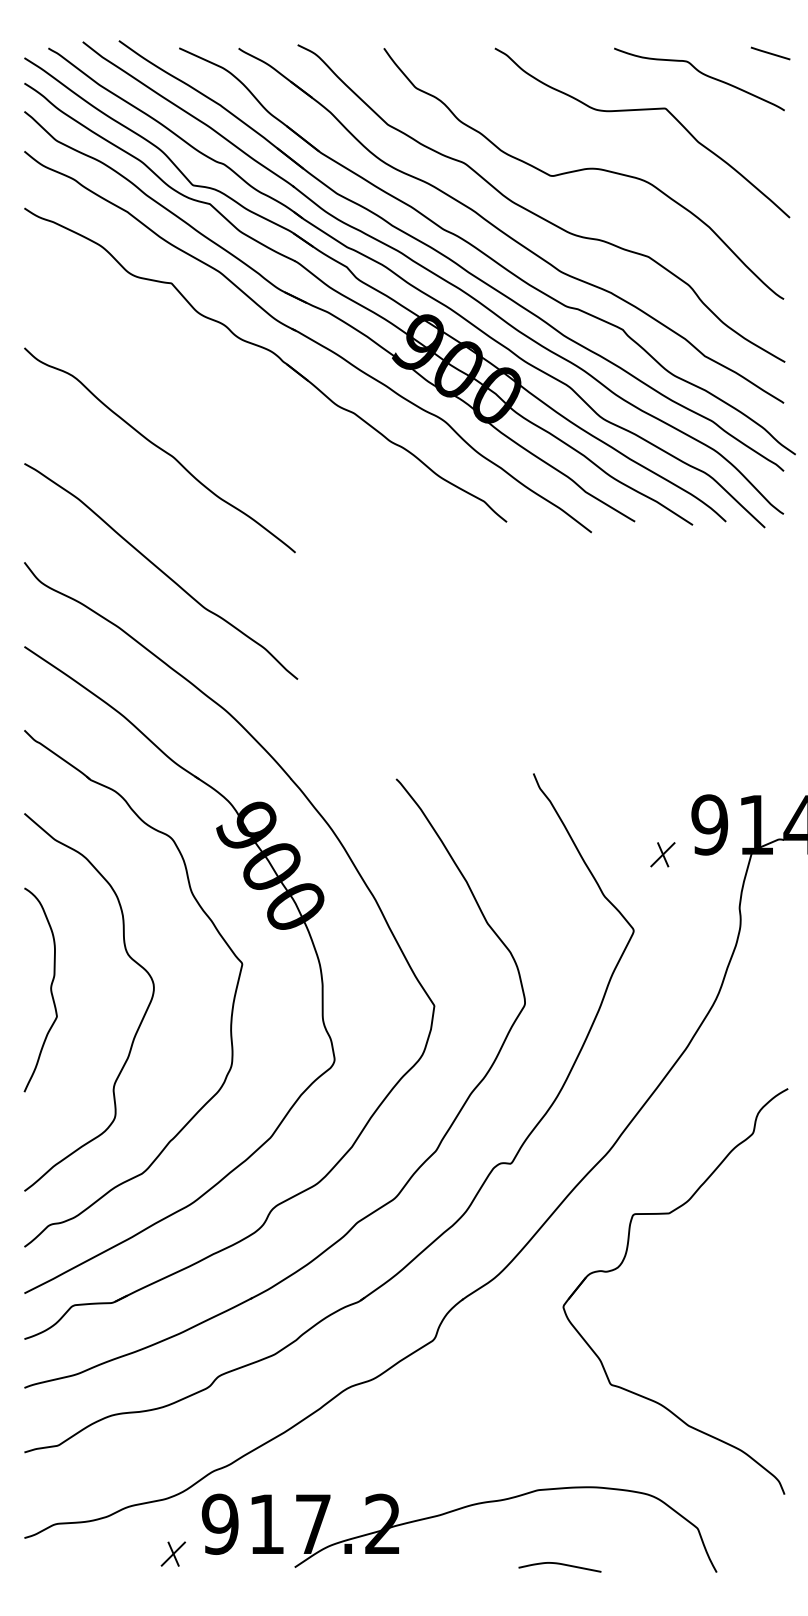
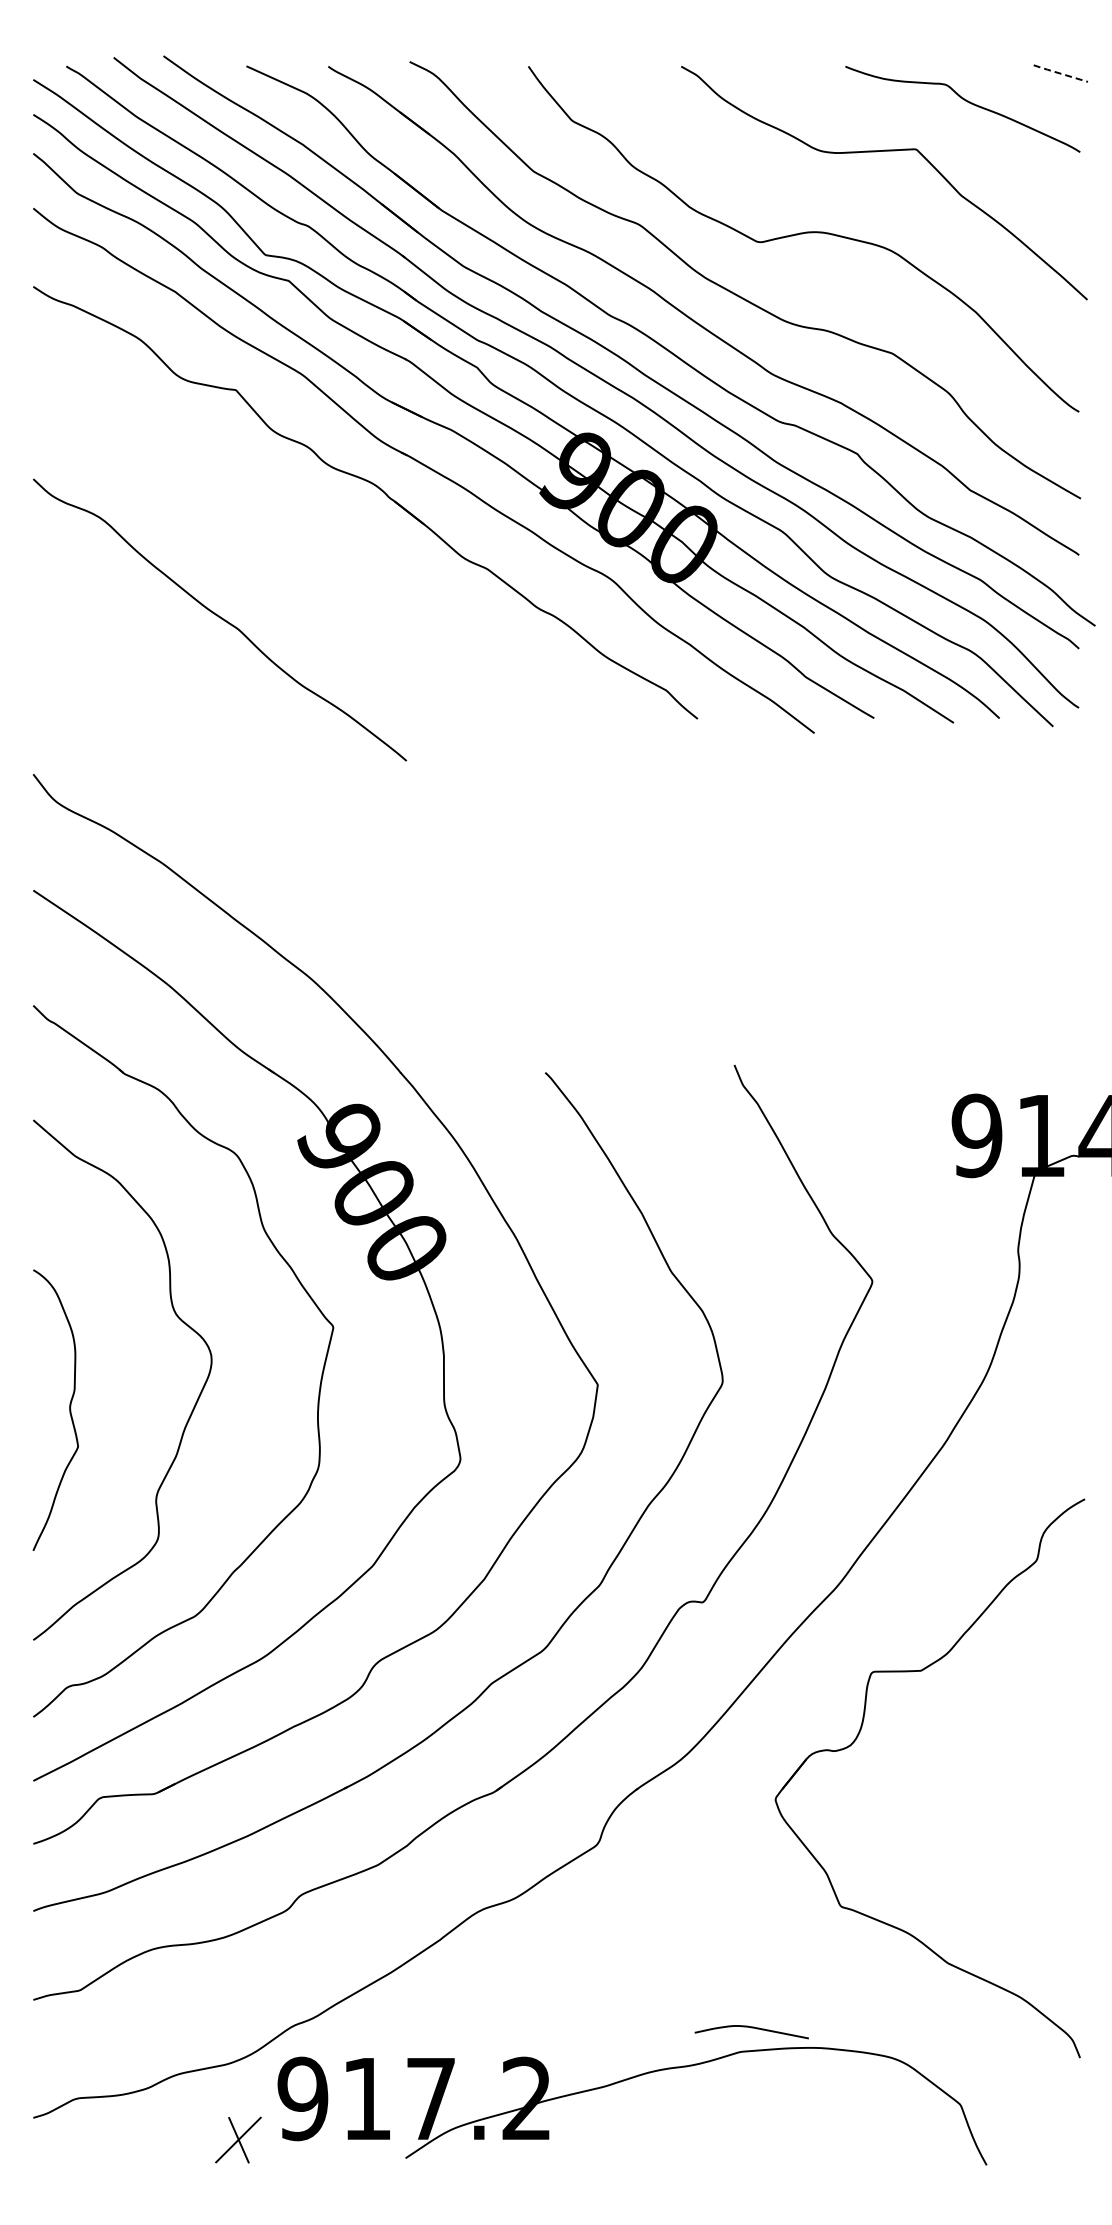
line: (769, 53) -> (1059, 73), solid -> dashed
curve: (161, 571) -> (221, 786), removed
part: (662, 854) -> (912, 1176), removed
curve: (50, 989) -> (69, 1409), moved
part: (173, 1553) -> (238, 2139), size x1.4
curve: (559, 1564) -> (751, 2028), moved

